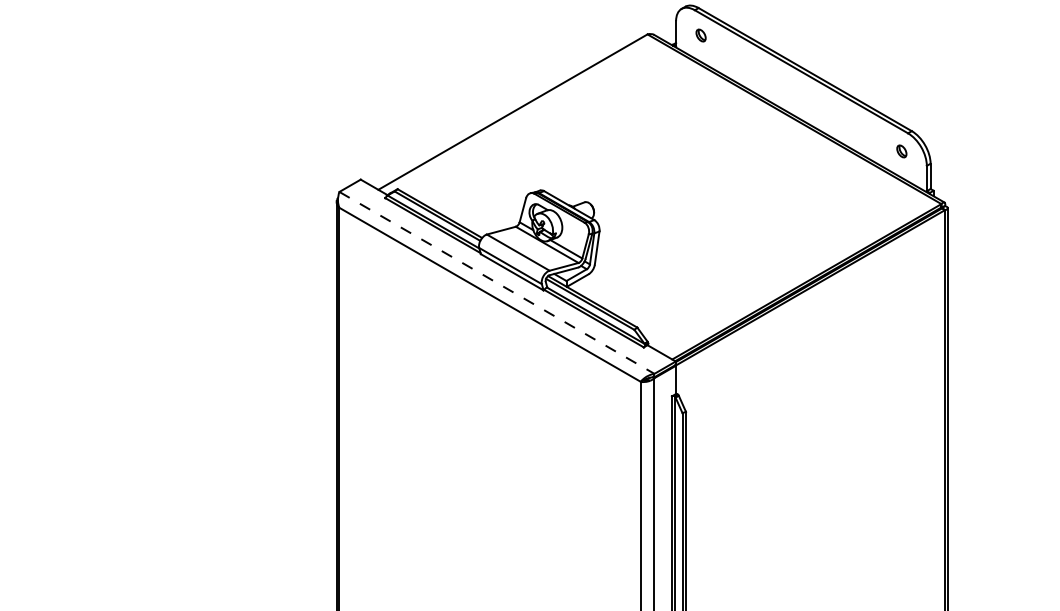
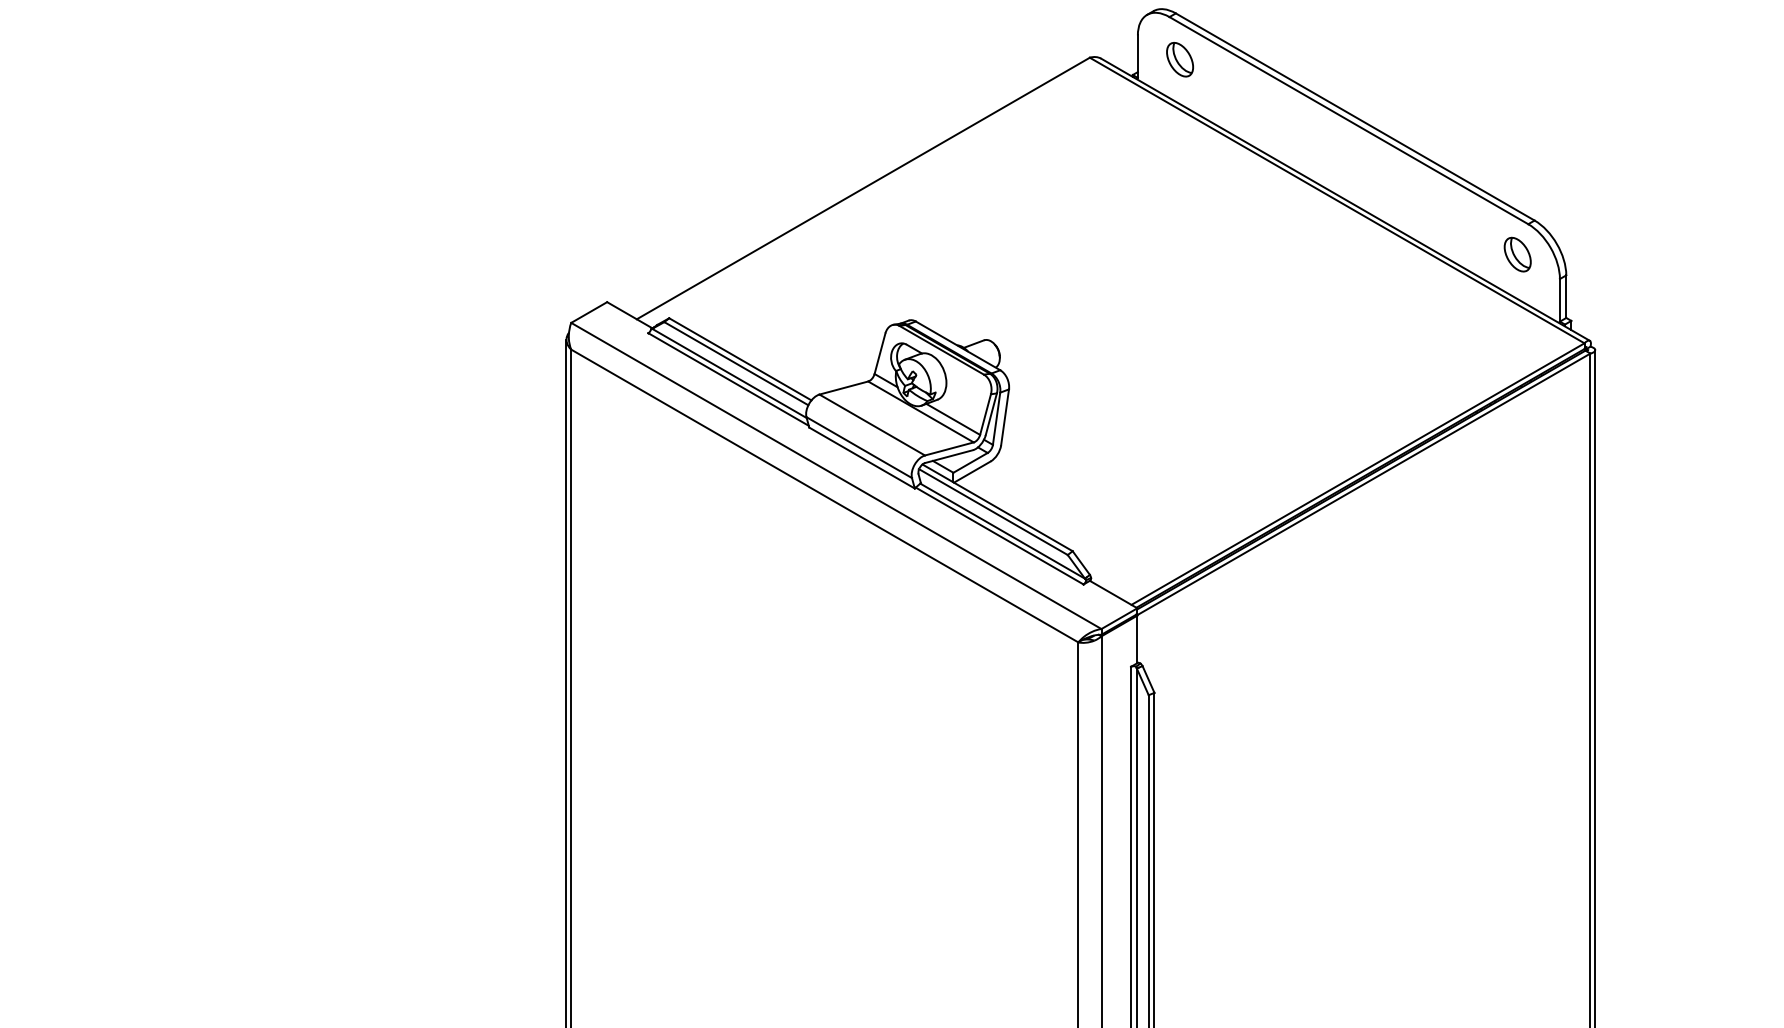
part: (700, 35) -> (1178, 59), size x1.67
part: (901, 151) -> (1517, 254), size x1.67
line: (496, 282) -> (835, 475), dashed -> solid

